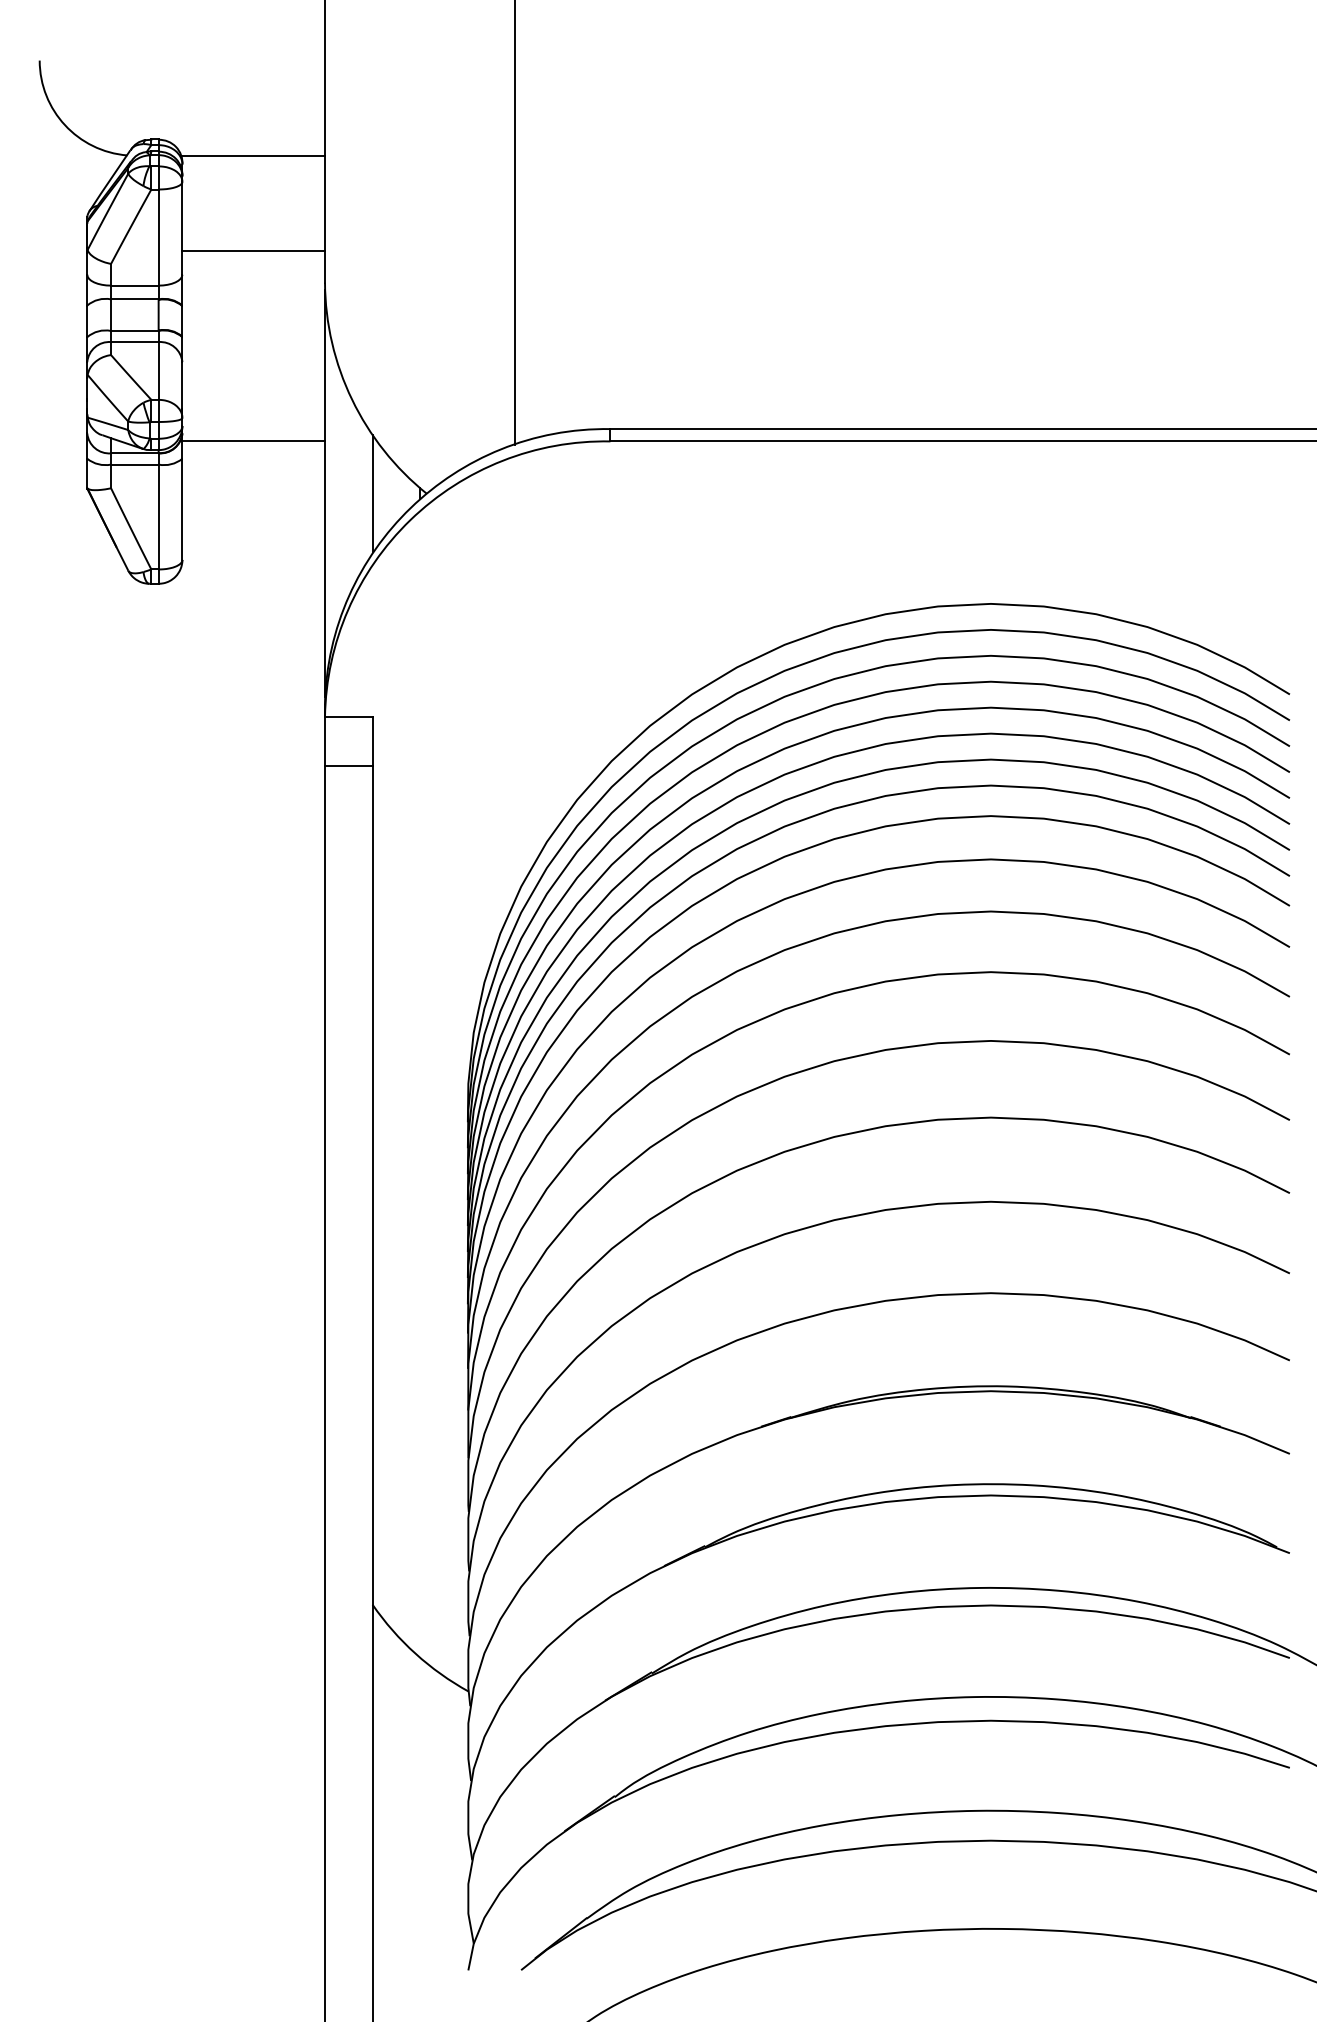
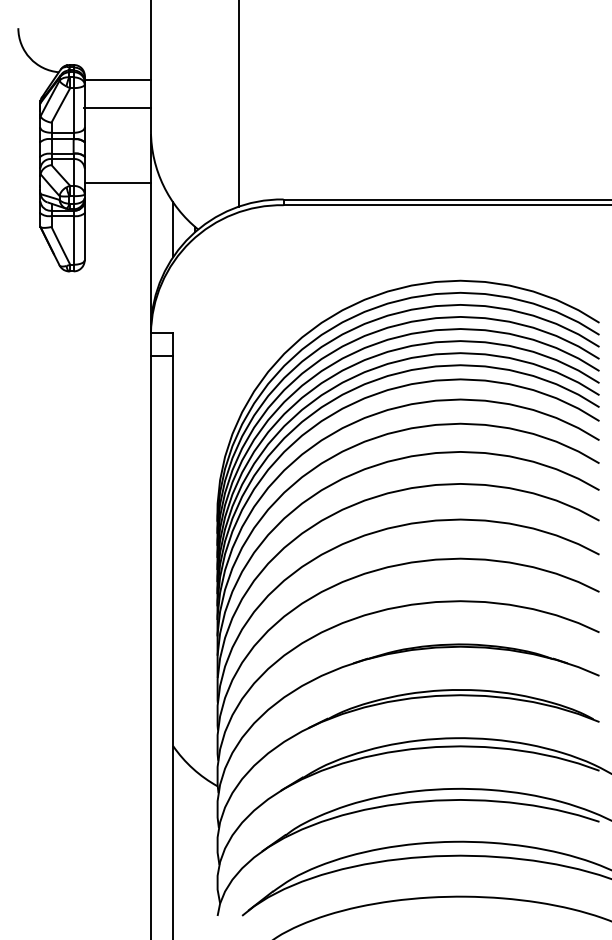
line: (250, 155) -> (116, 108), moved
line: (252, 250) -> (117, 79), moved
line: (252, 442) -> (117, 183), moved

